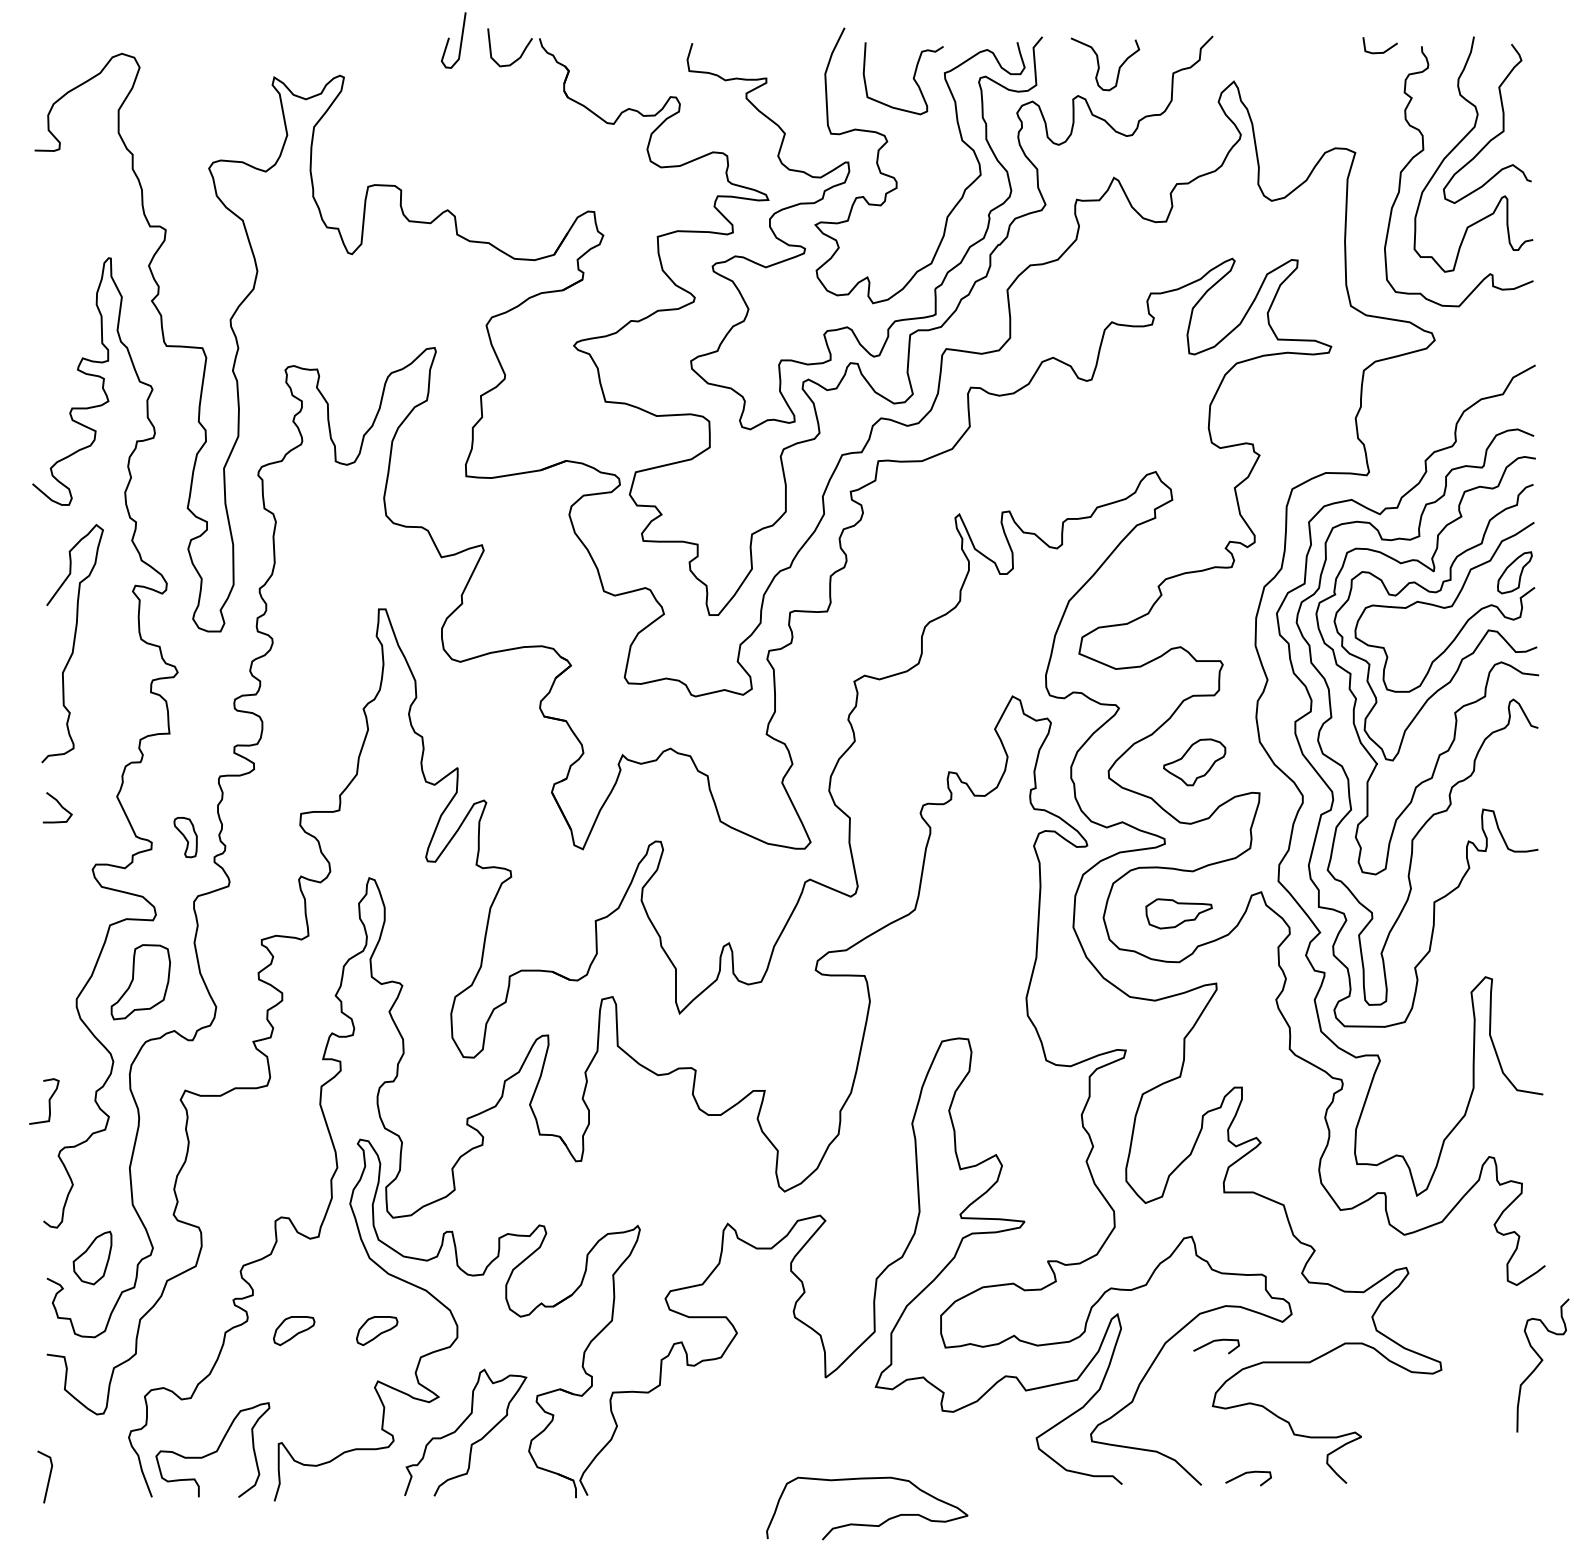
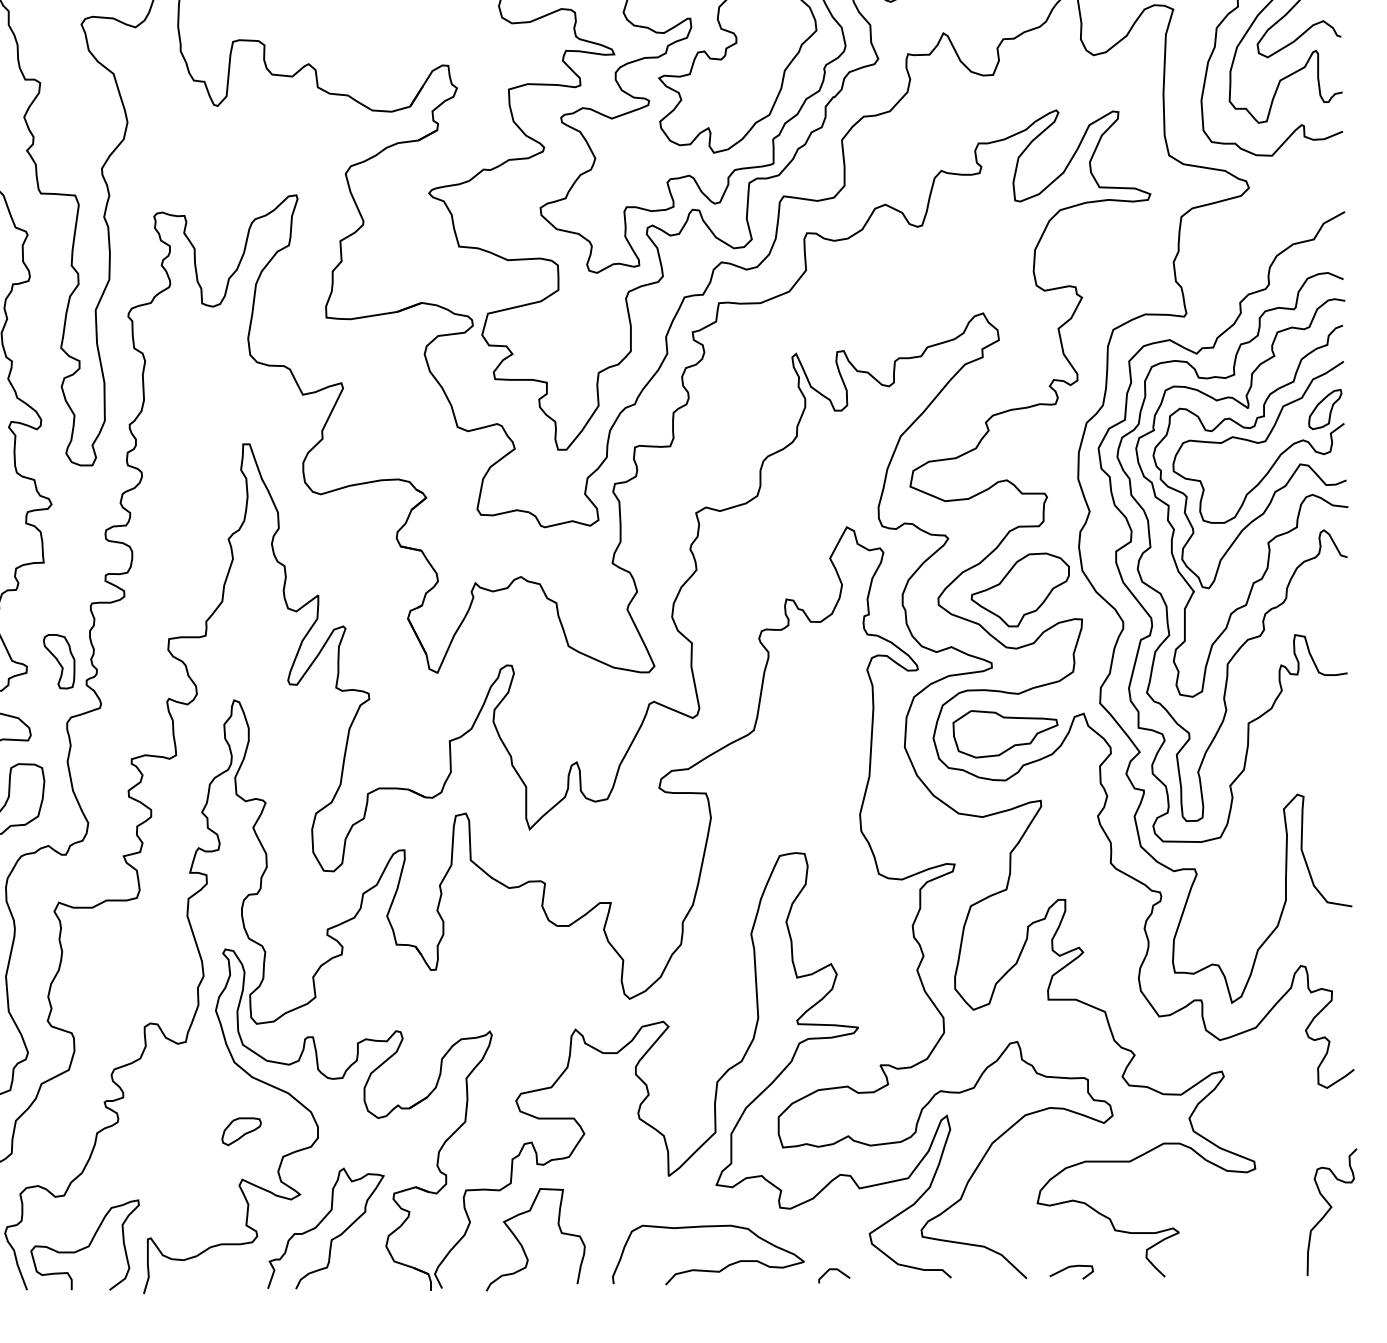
part: (1194, 762) -> (1020, 590), size x1.67
part: (185, 837) -> (59, 661), size x1.43
part: (1178, 913) -> (1004, 734), size x1.67
part: (294, 1331) -> (162, 1132), removed
curve: (1216, 1341) -> (1041, 1141), removed
curve: (1540, 1364) -> (1329, 1211), moved
curve: (672, 1450) -> (522, 1245), added
line: (999, 1476) -> (834, 1270), added
curve: (867, 1524) -> (708, 1270), moved

